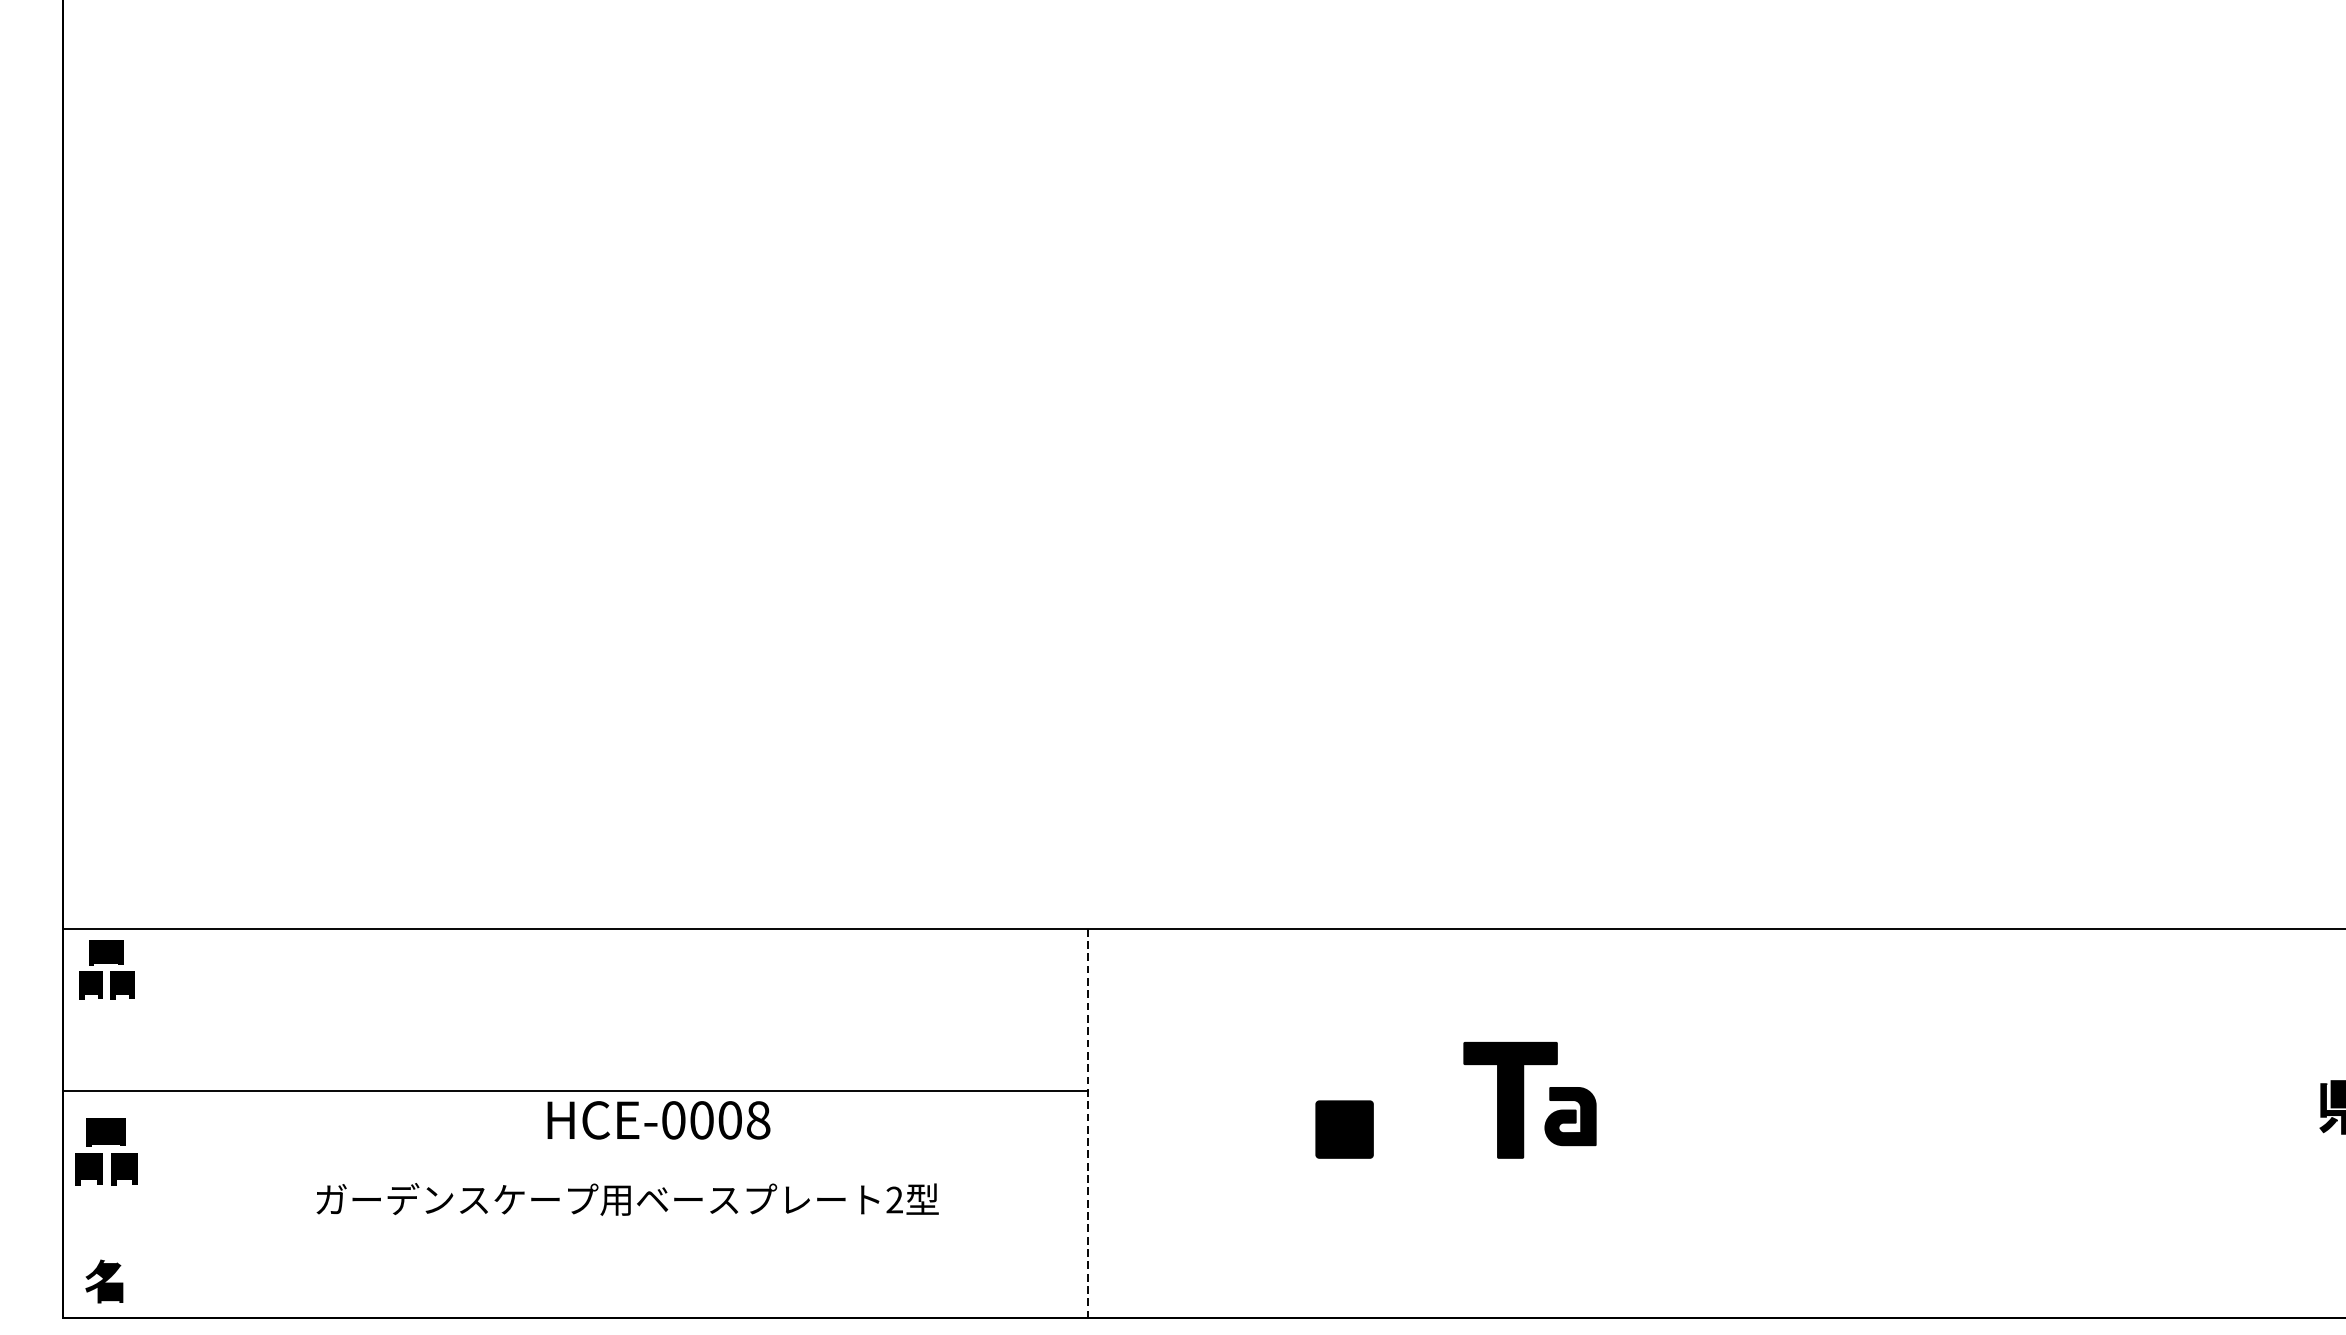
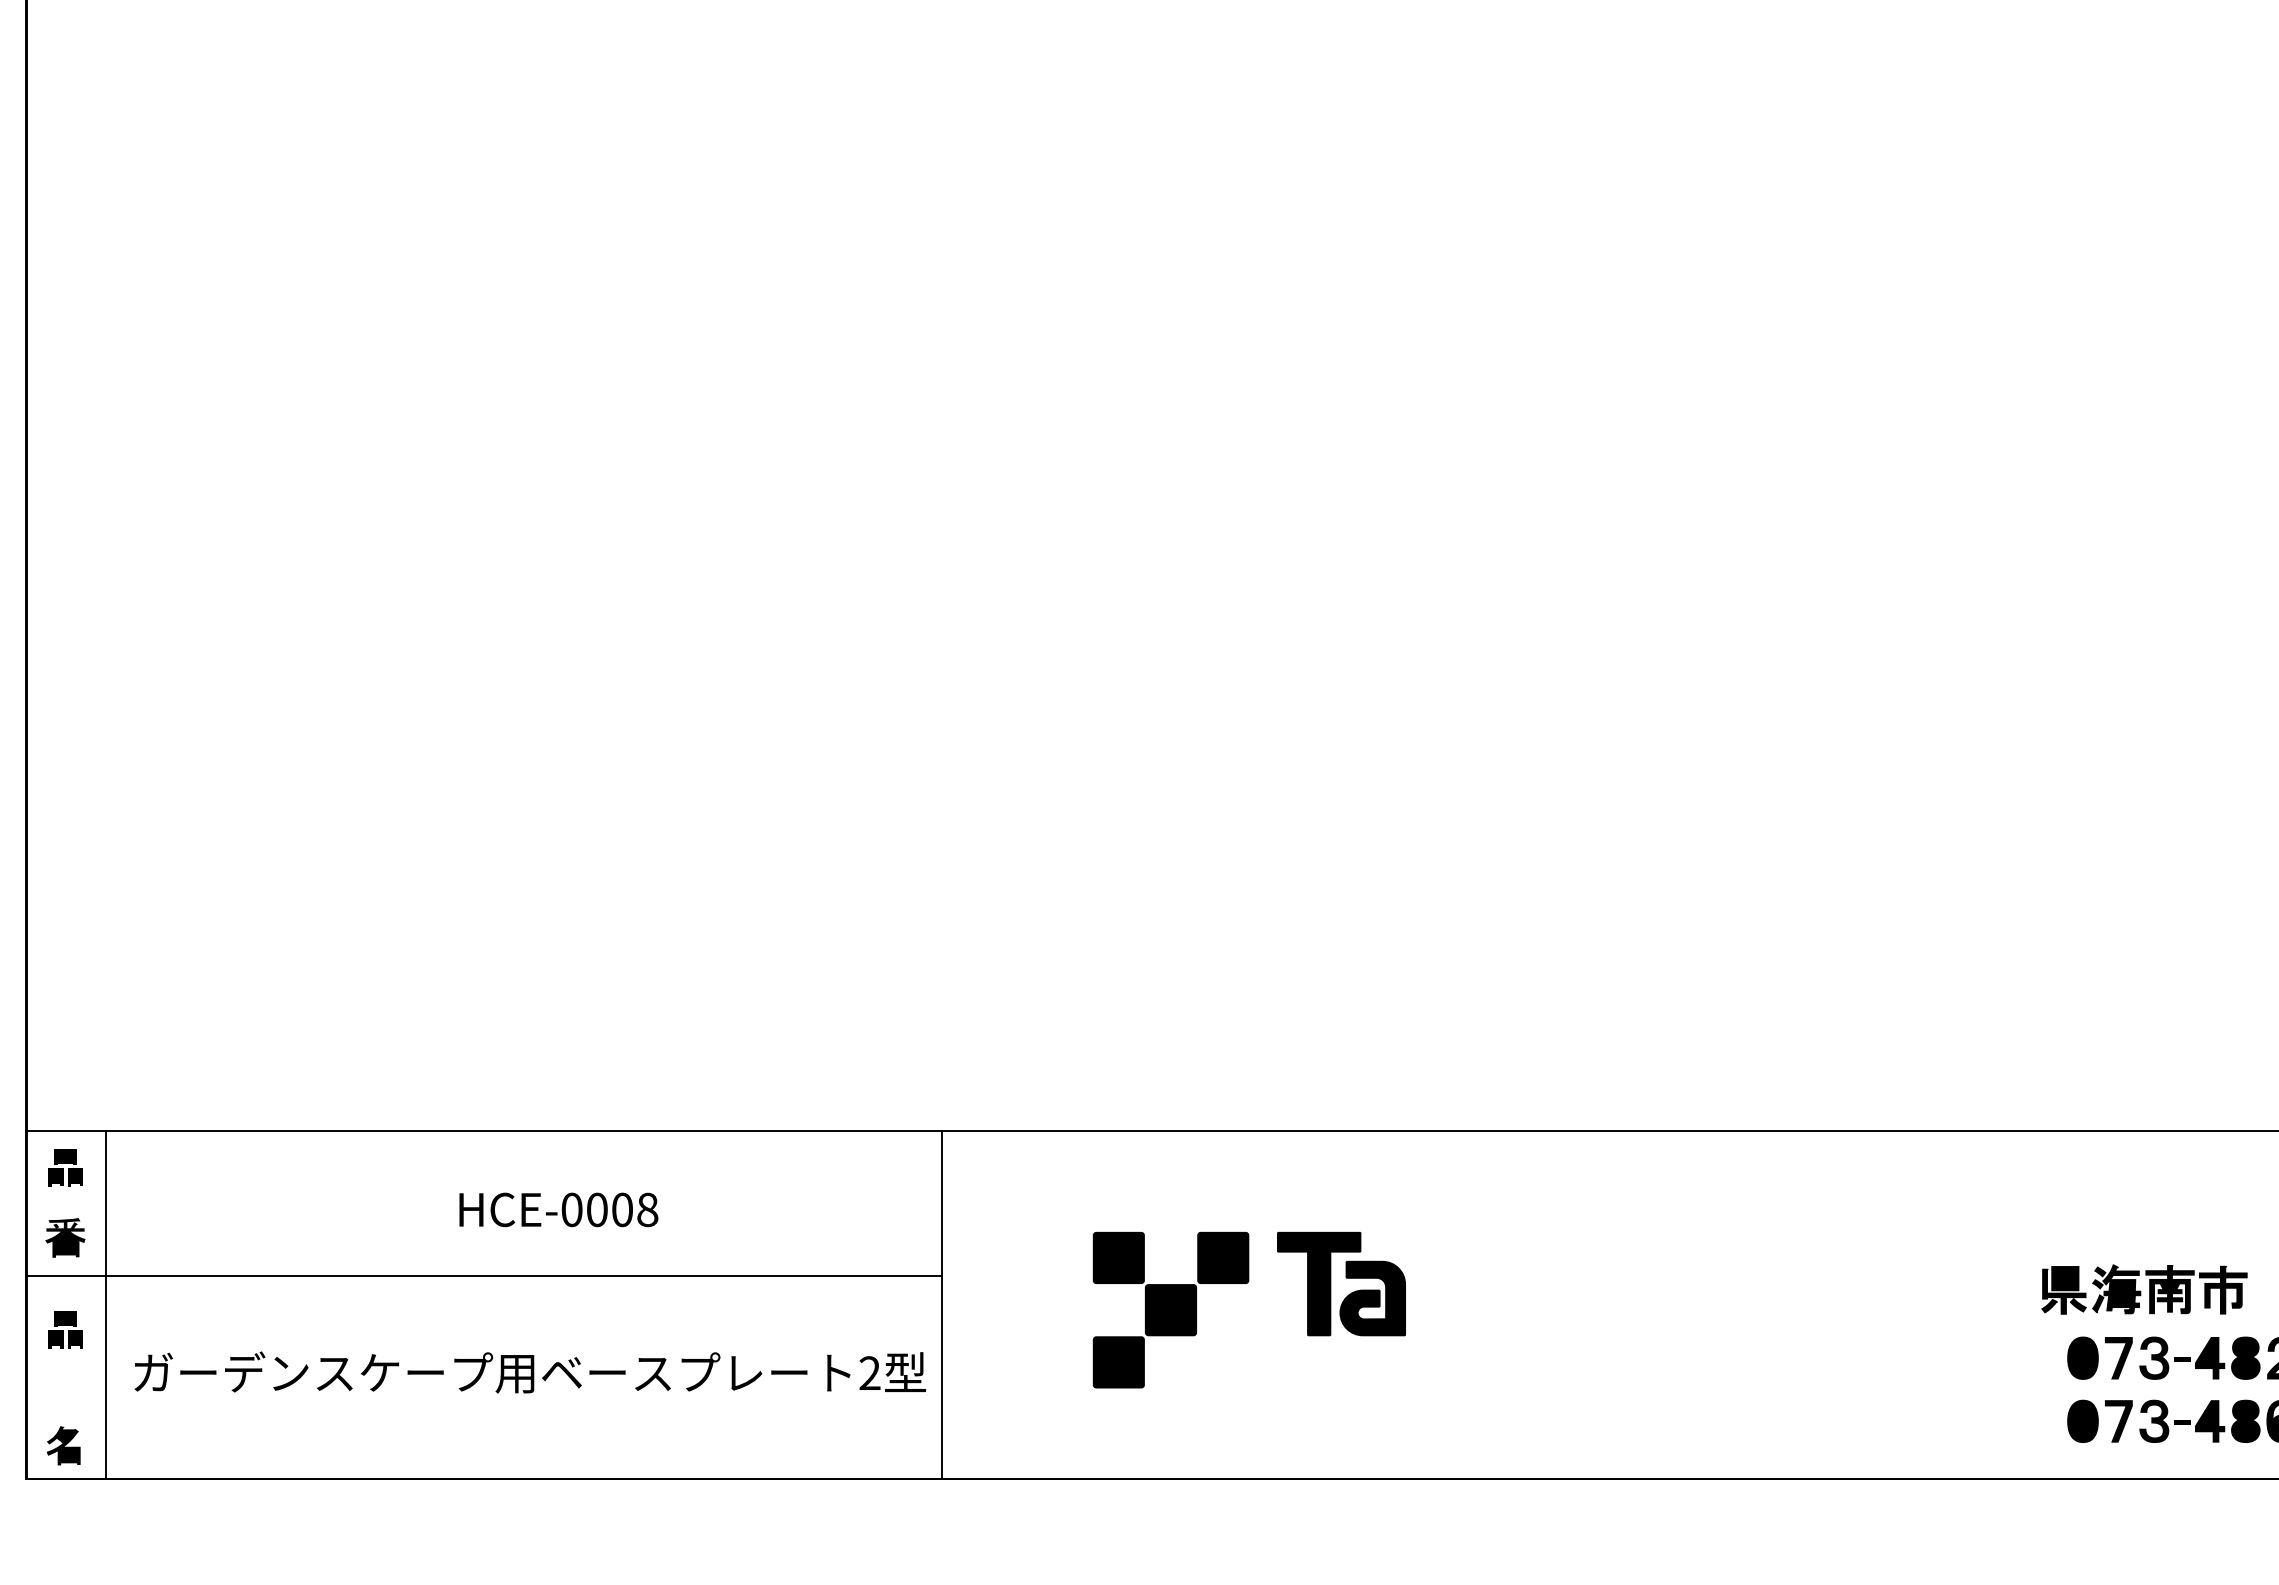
part: (106, 969) -> (65, 1167), size x0.71
part: (106, 1048) -> (65, 1237), added
fill: (1285, 1070) -> (1118, 1257), added
fill: (1403, 1070) -> (1223, 1257), added
part: (1570, 1116) -> (1372, 1298), size x1.43
part: (658, 1119) -> (558, 1209), moved
line: (151, 1123) -> (105, 1304), added
line: (1087, 1123) -> (941, 1304), dashed -> solid
part: (106, 1151) -> (65, 1329), size x0.62
fill: (1285, 1188) -> (1118, 1362), added
part: (626, 1199) -> (529, 1372), size x1.43

